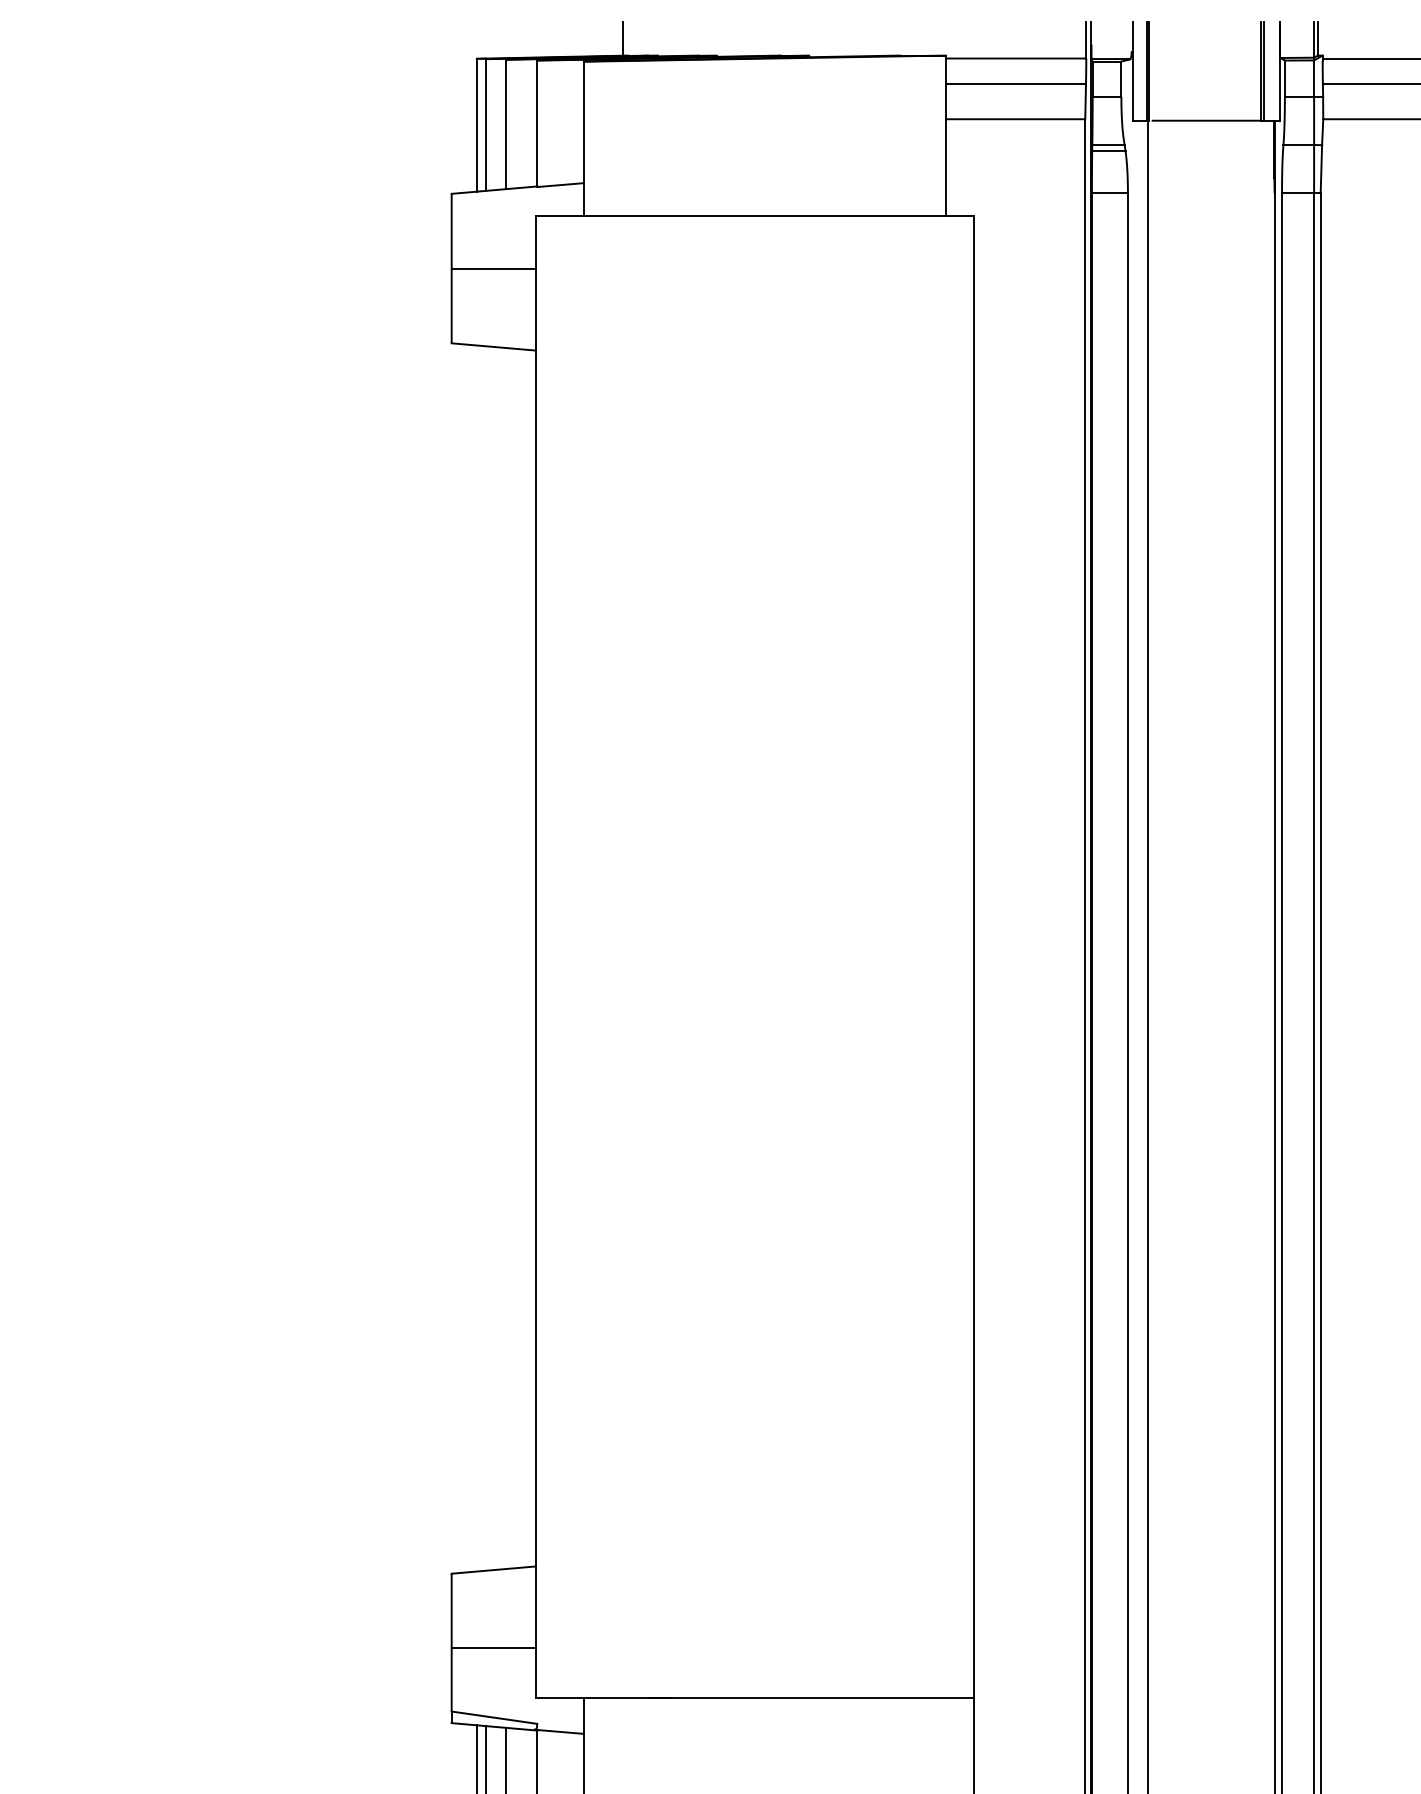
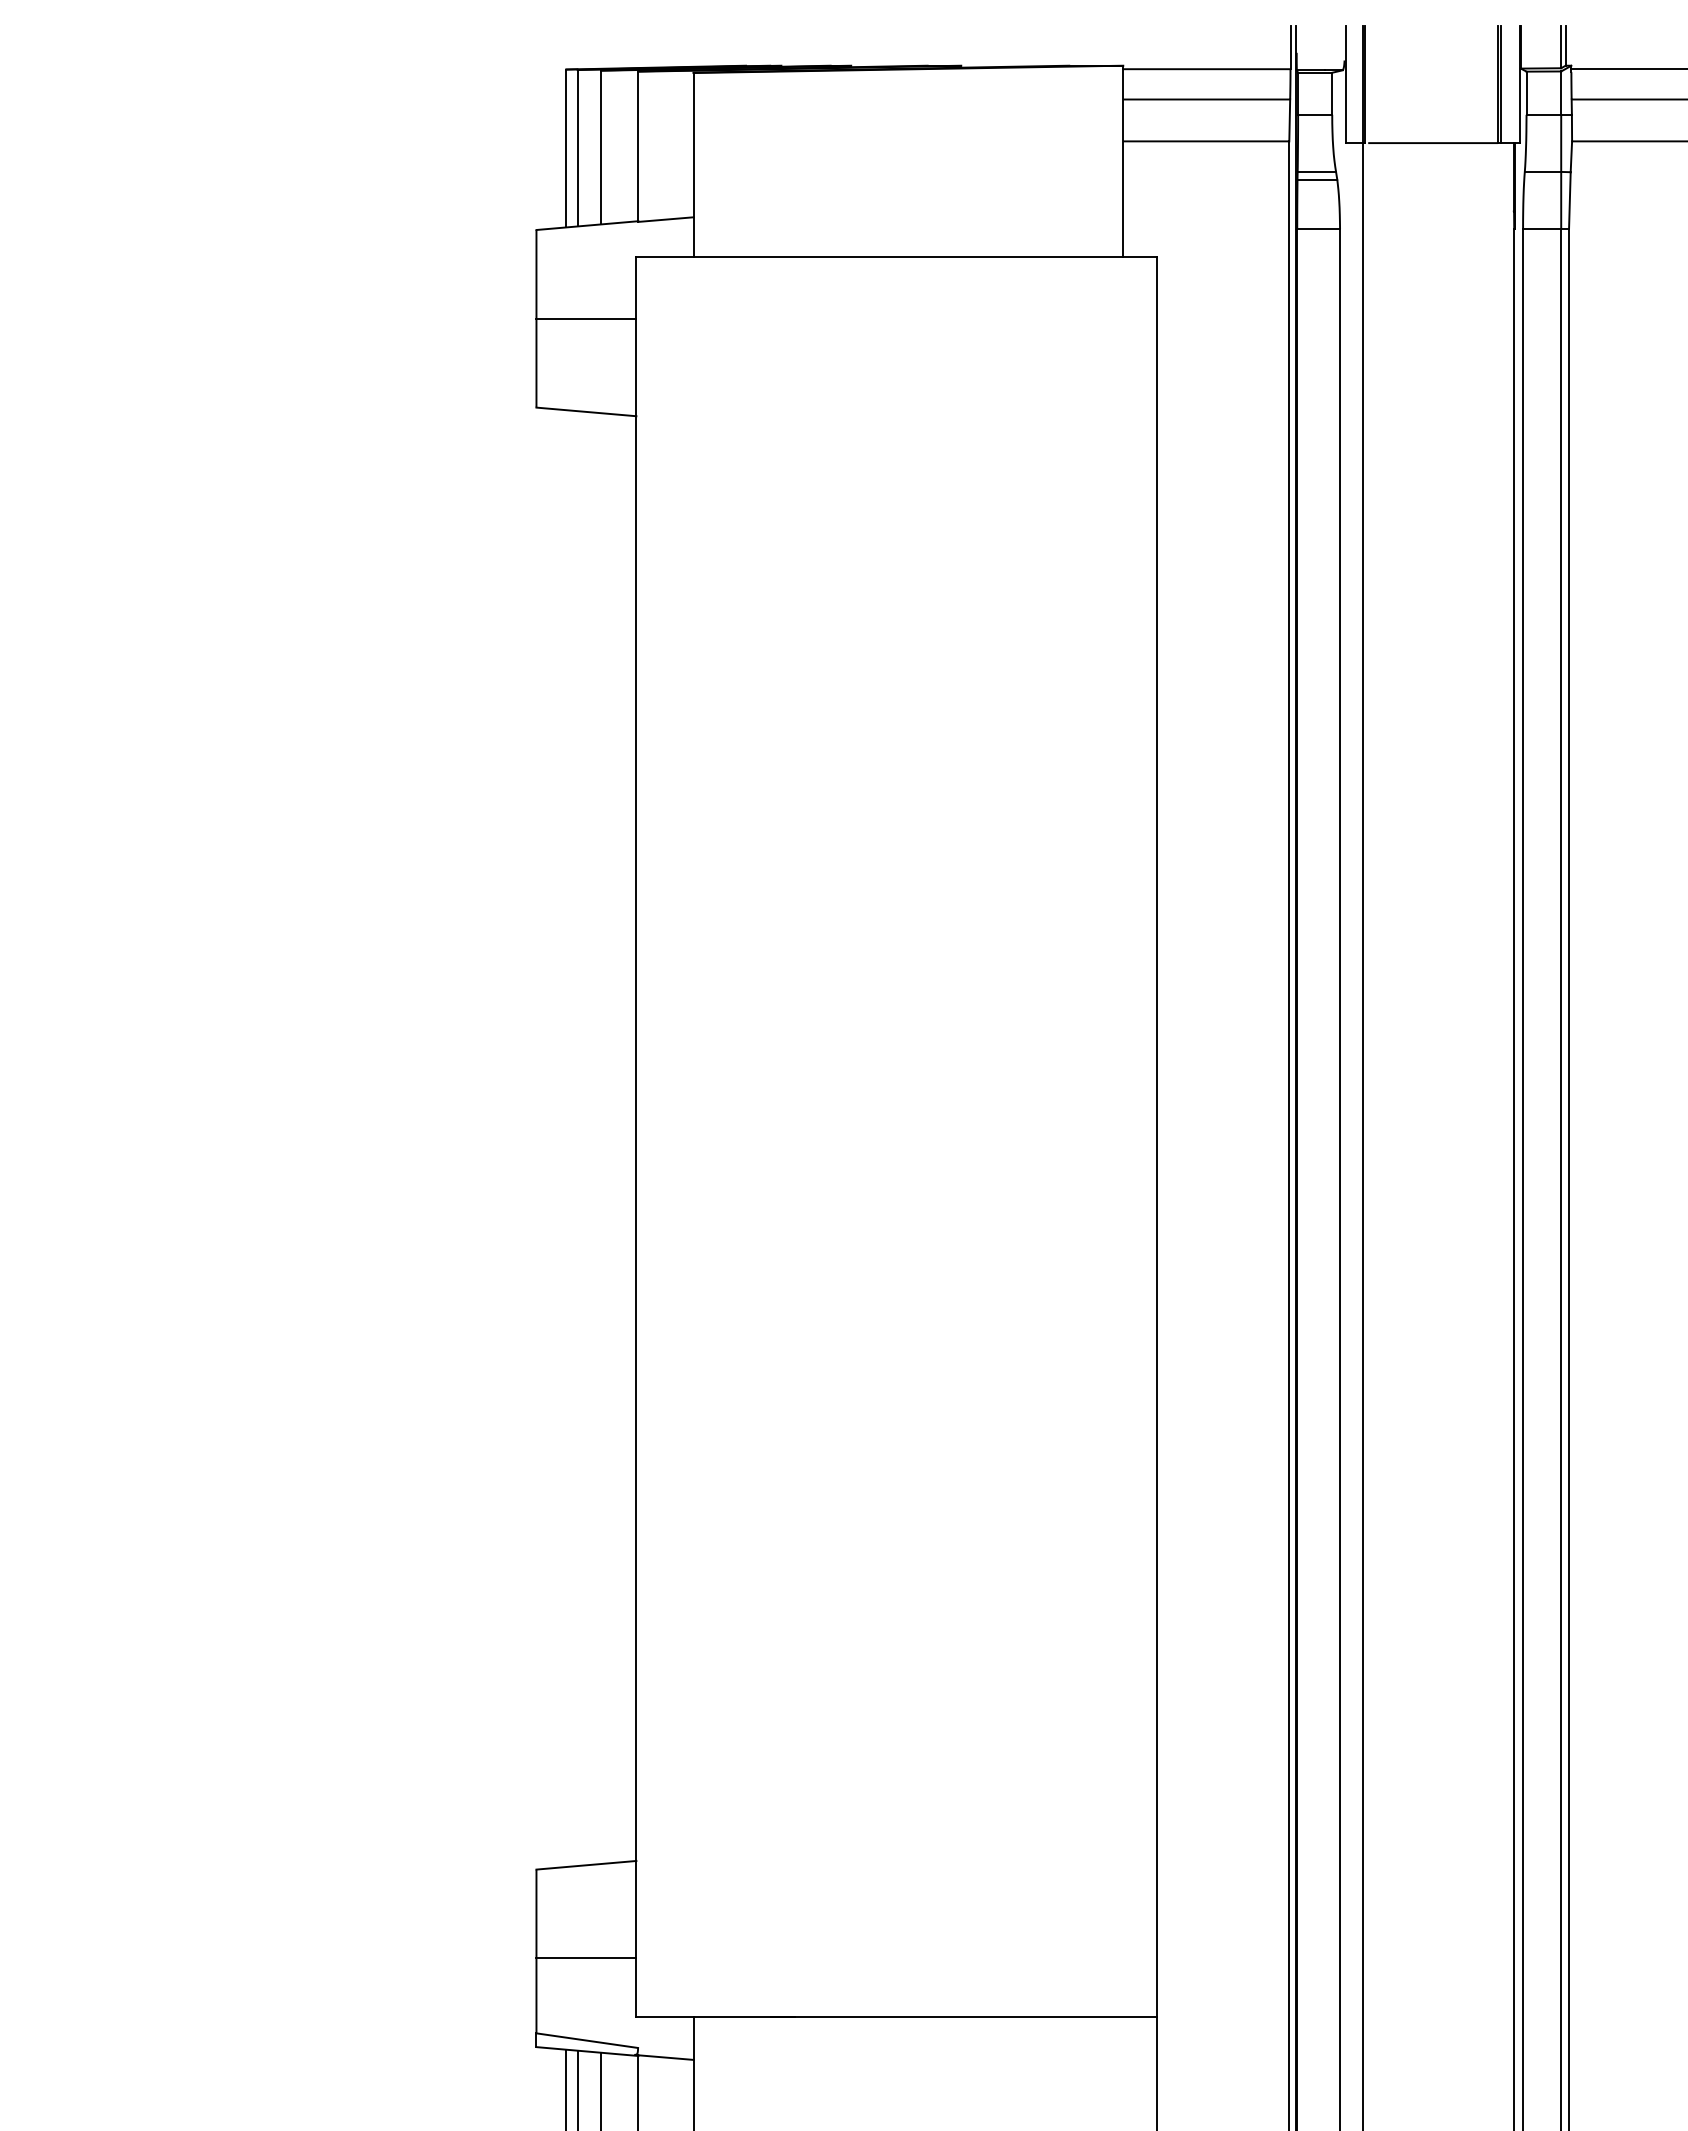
line: (623, 38) -> (740, 45), removed

